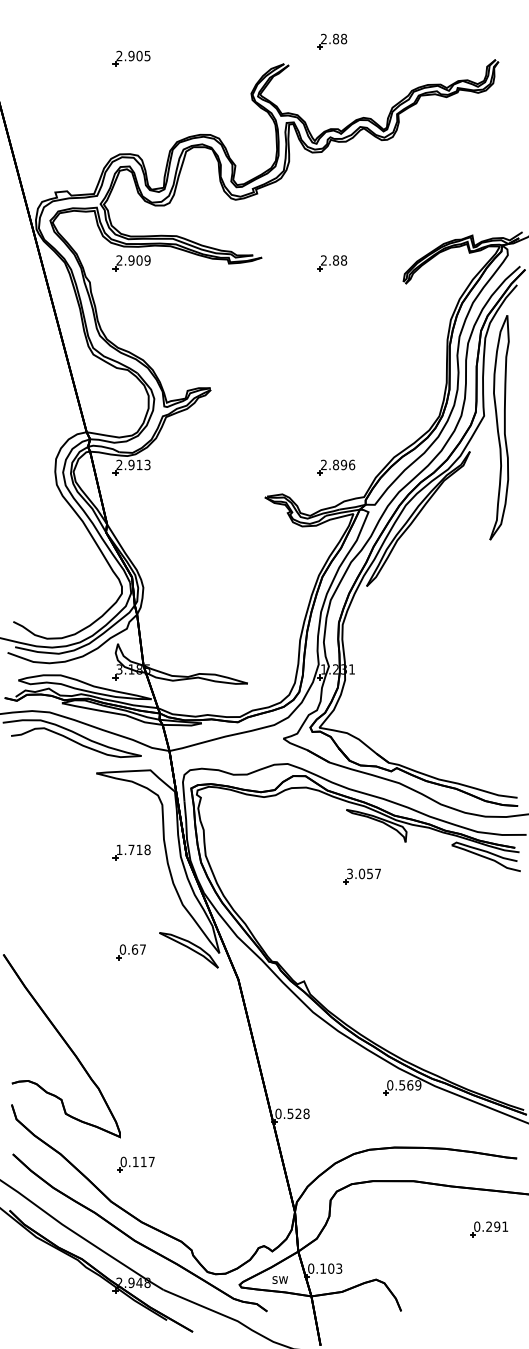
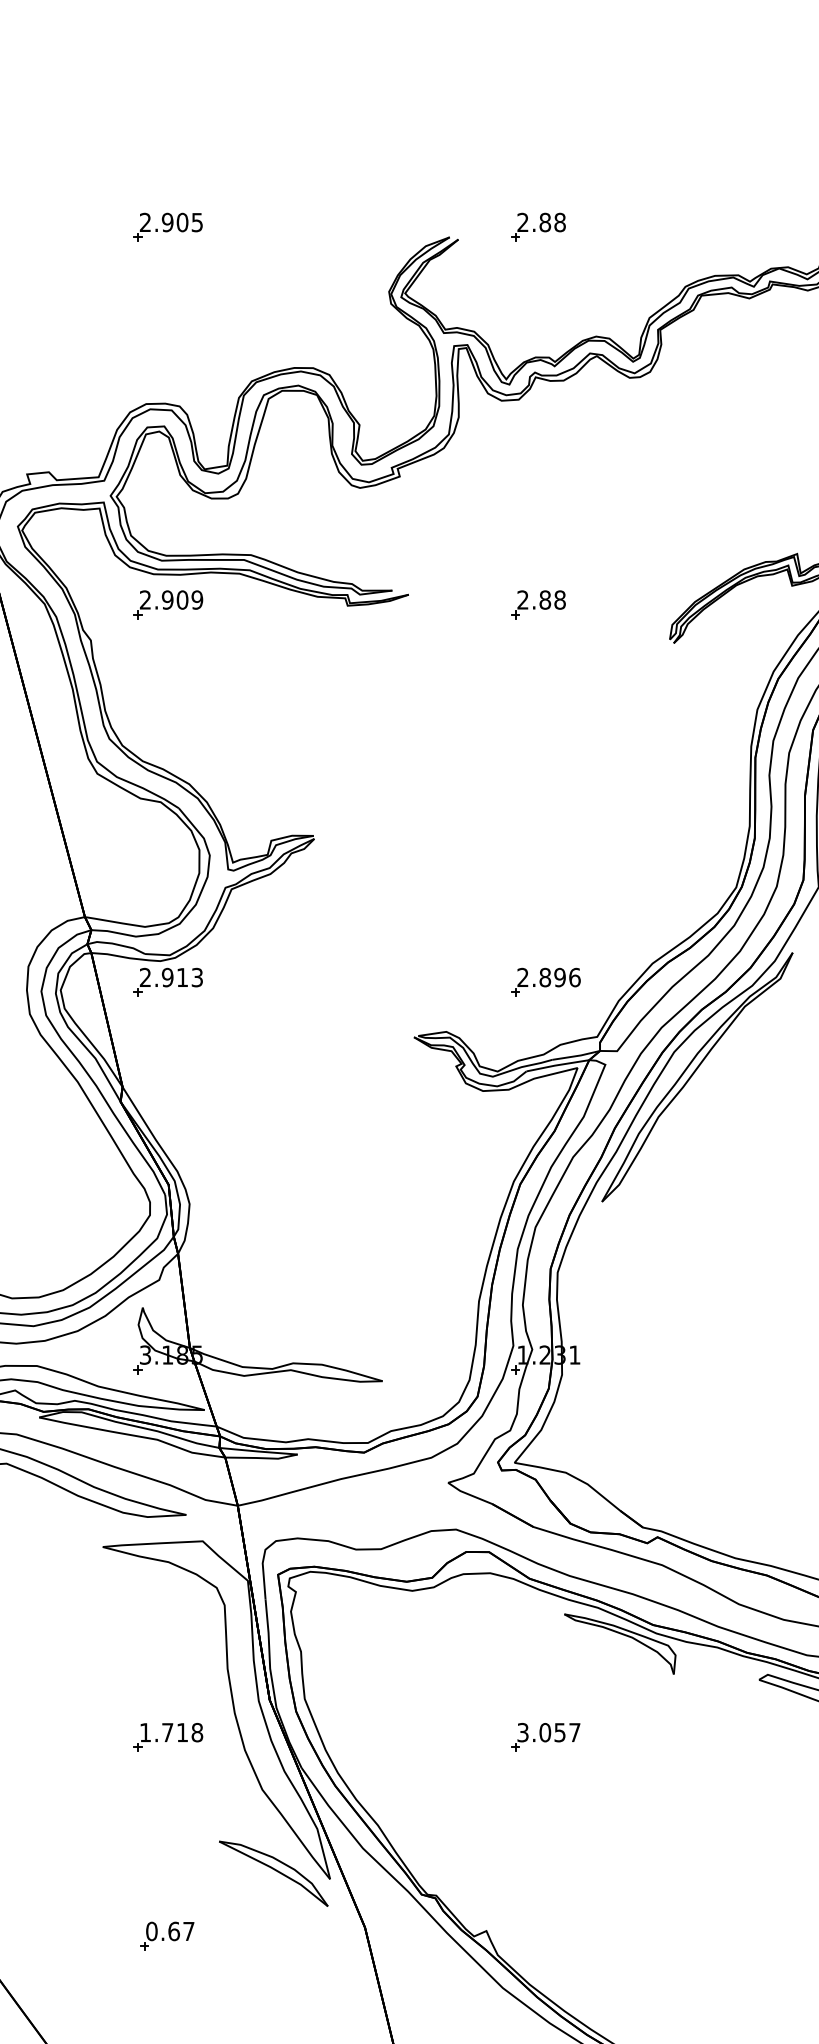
part: (332, 41) -> (538, 227), moved
part: (131, 852) -> (167, 1737), moved
part: (361, 876) -> (544, 1737), moved
part: (130, 952) -> (165, 1936), moved

